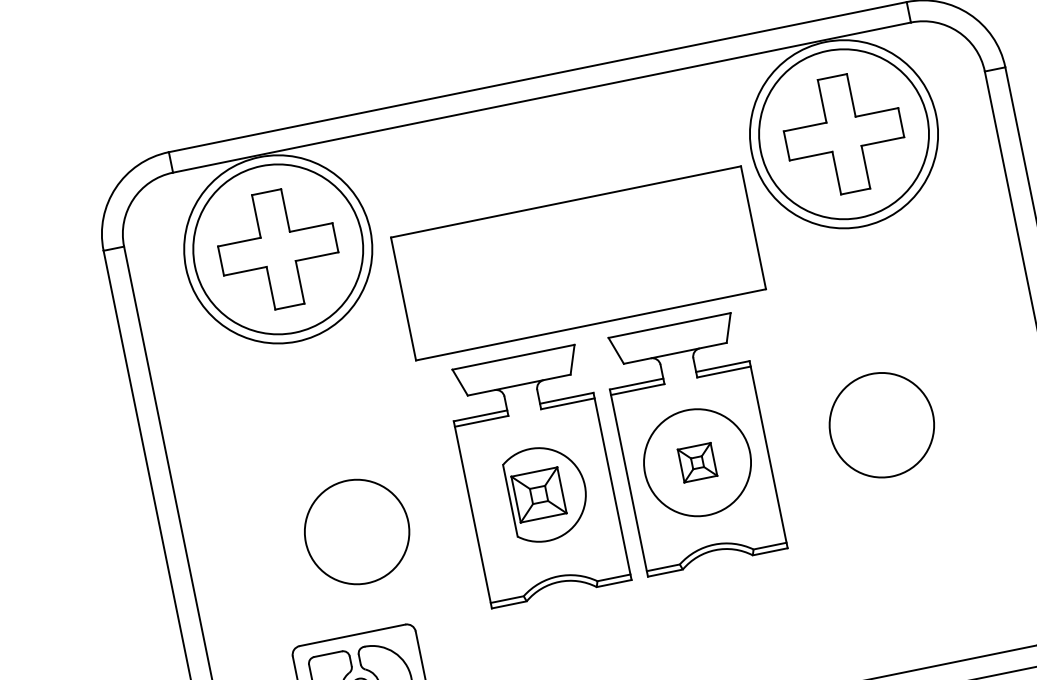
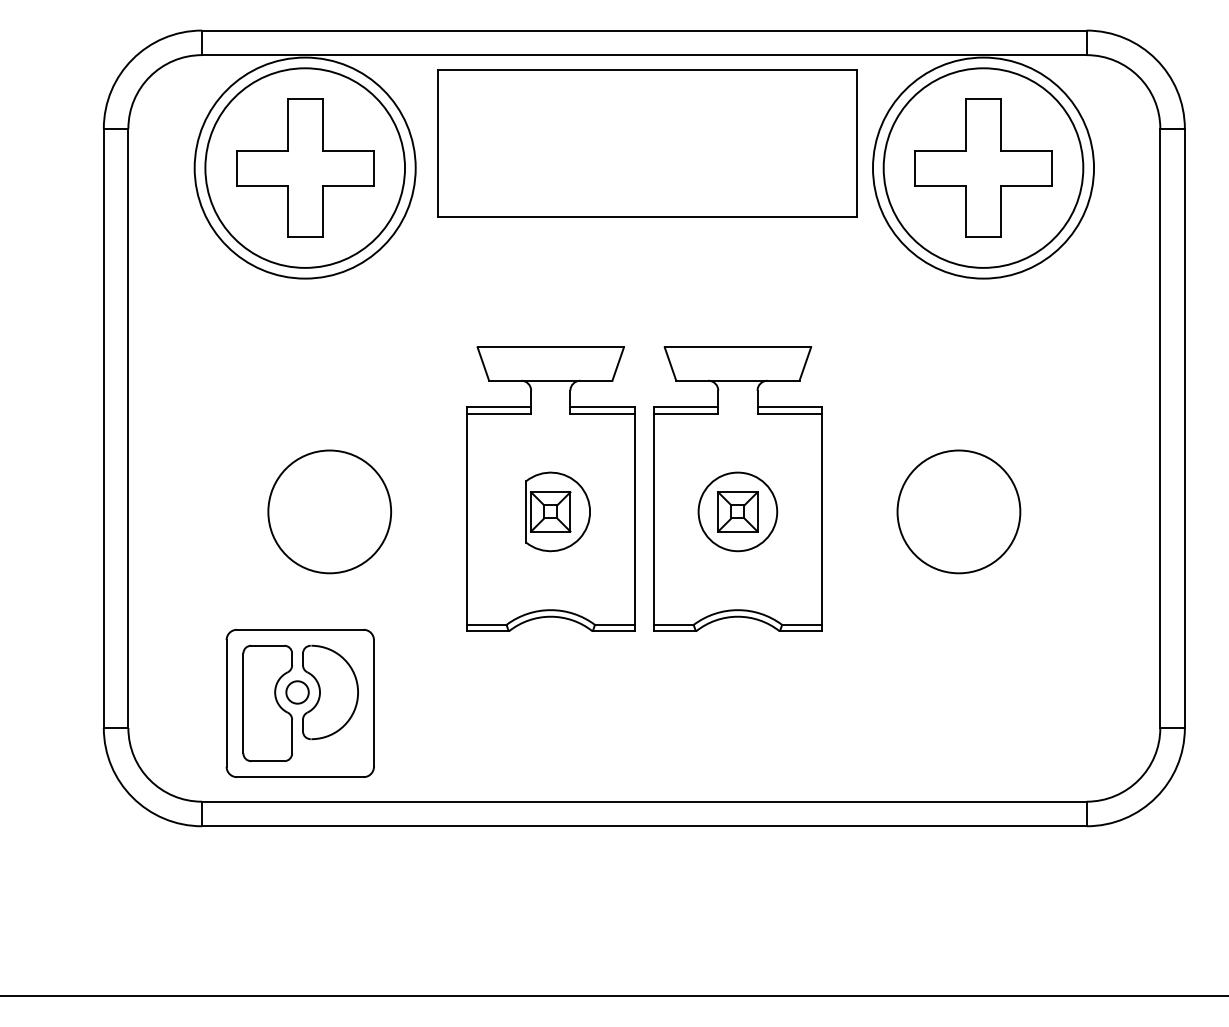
part: (578, 263) -> (647, 143), moved
circle: (697, 462) -> (737, 511), size x0.62
part: (546, 493) -> (557, 511), size x0.71

